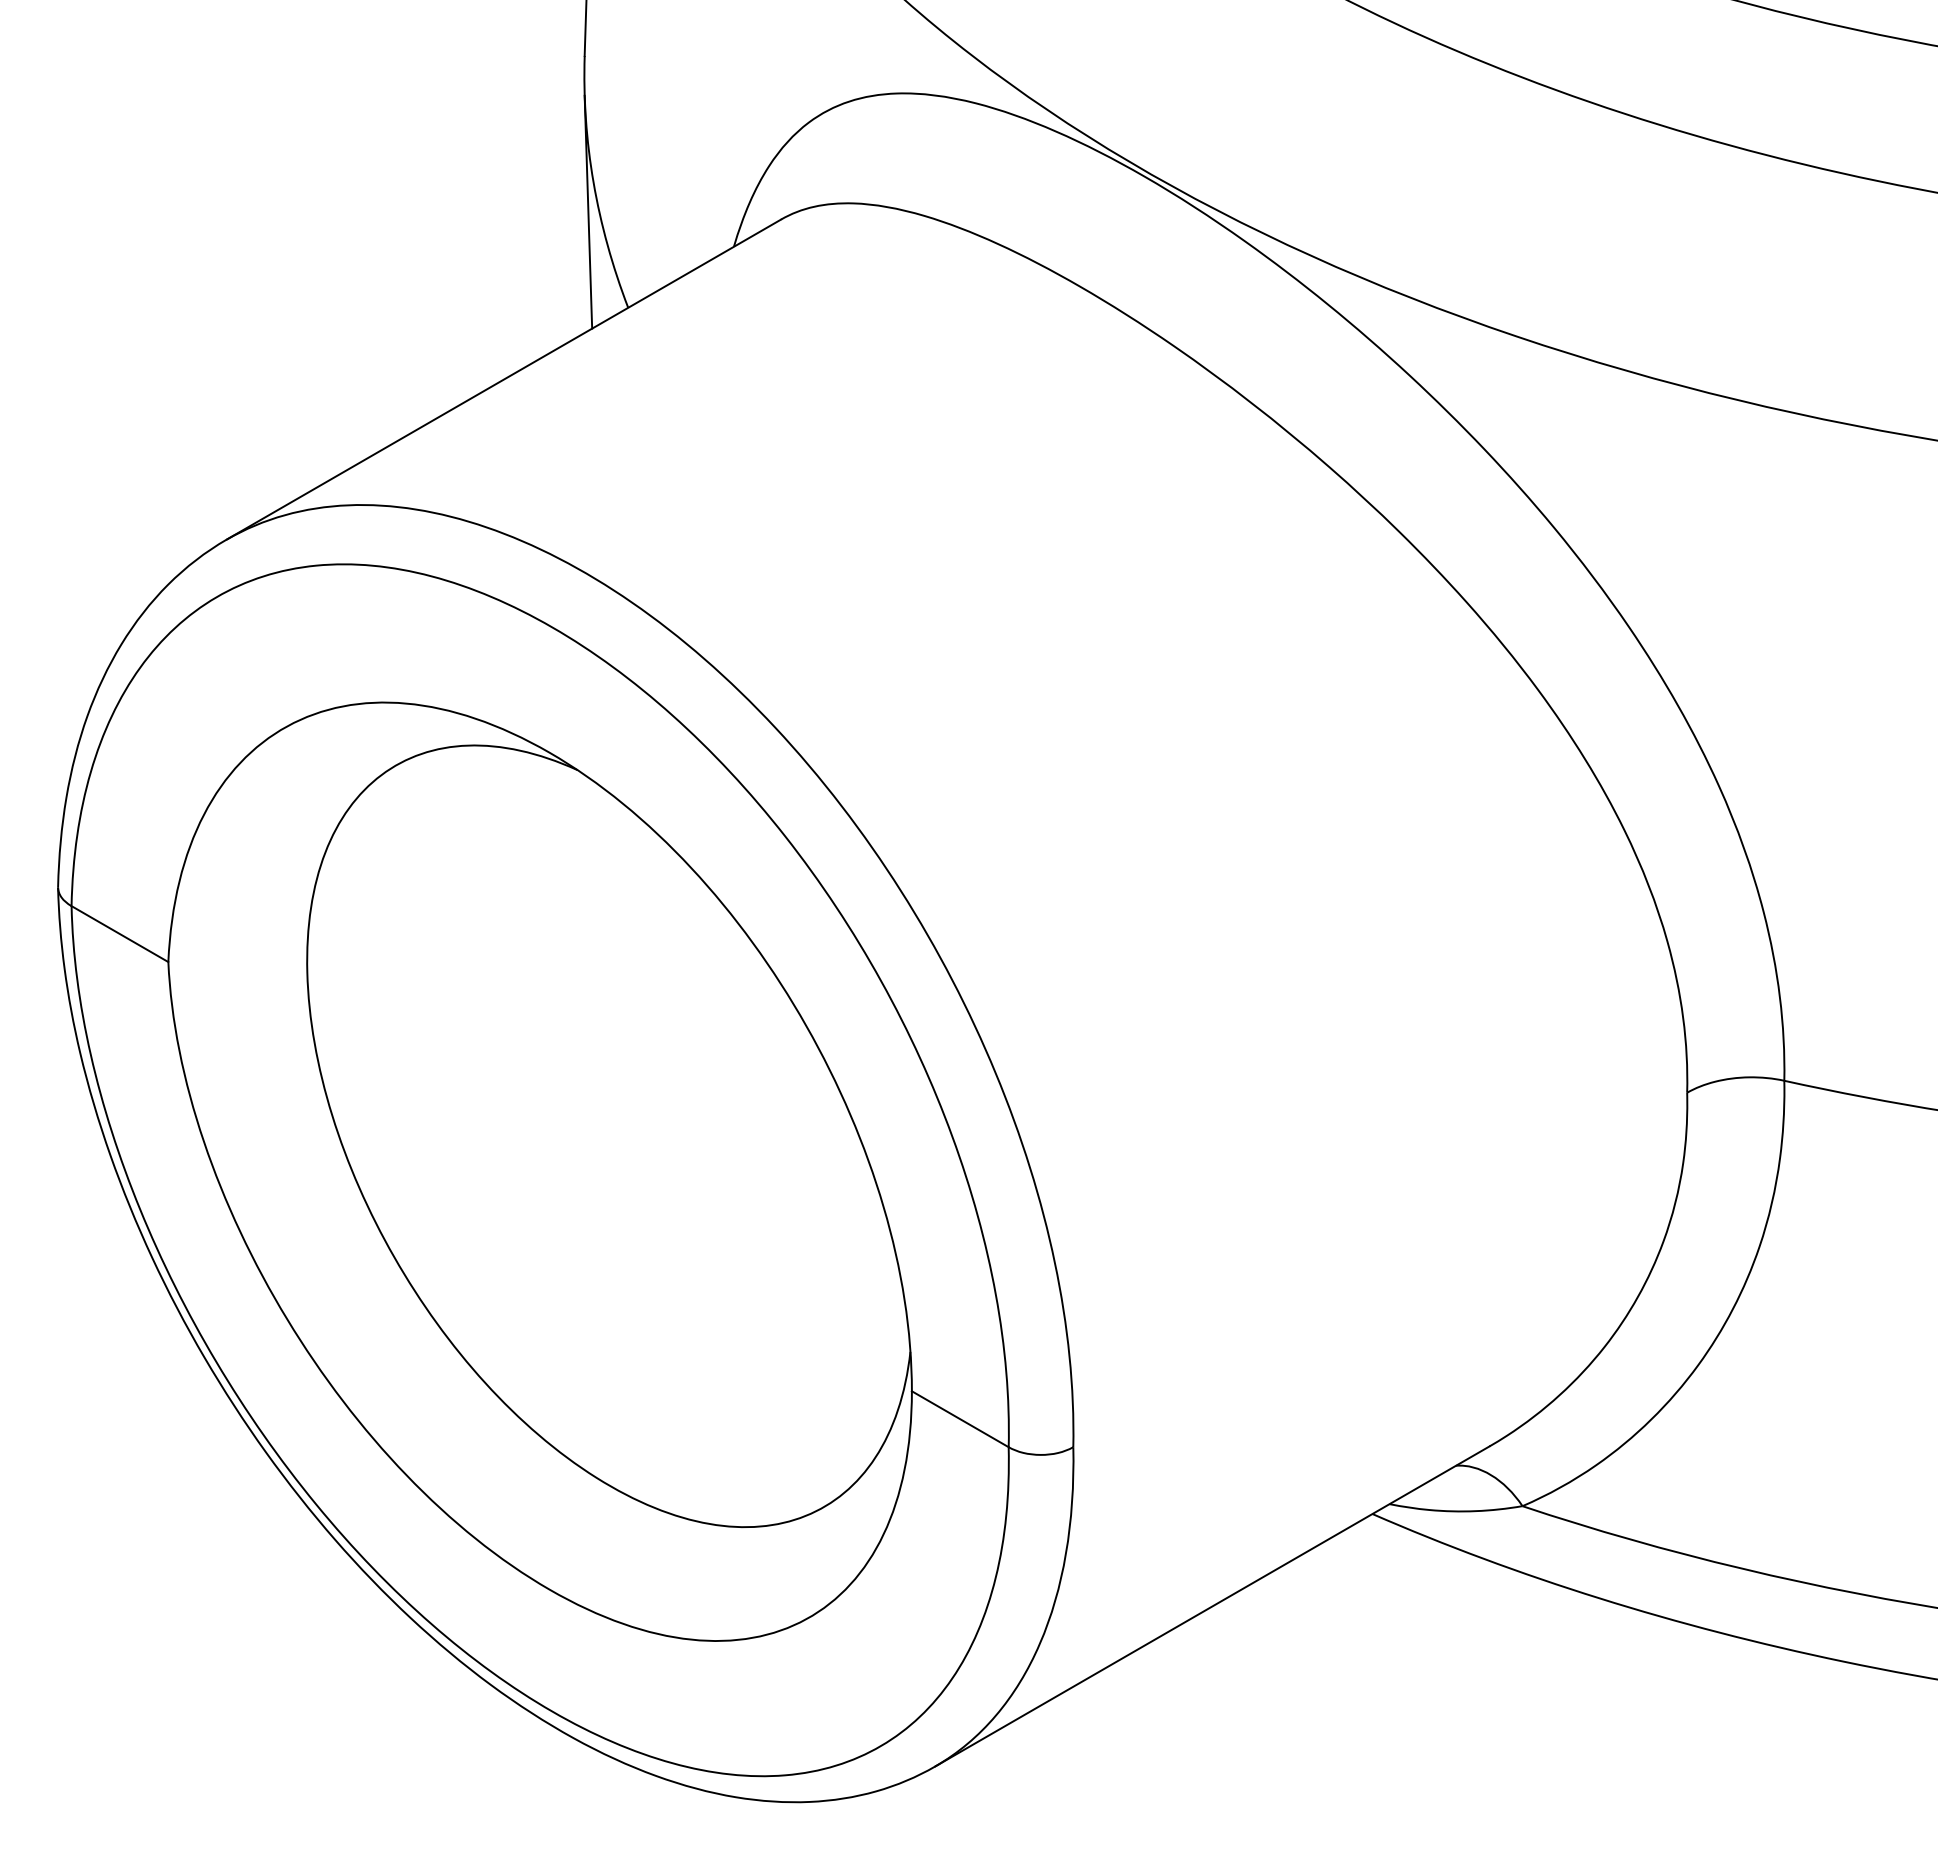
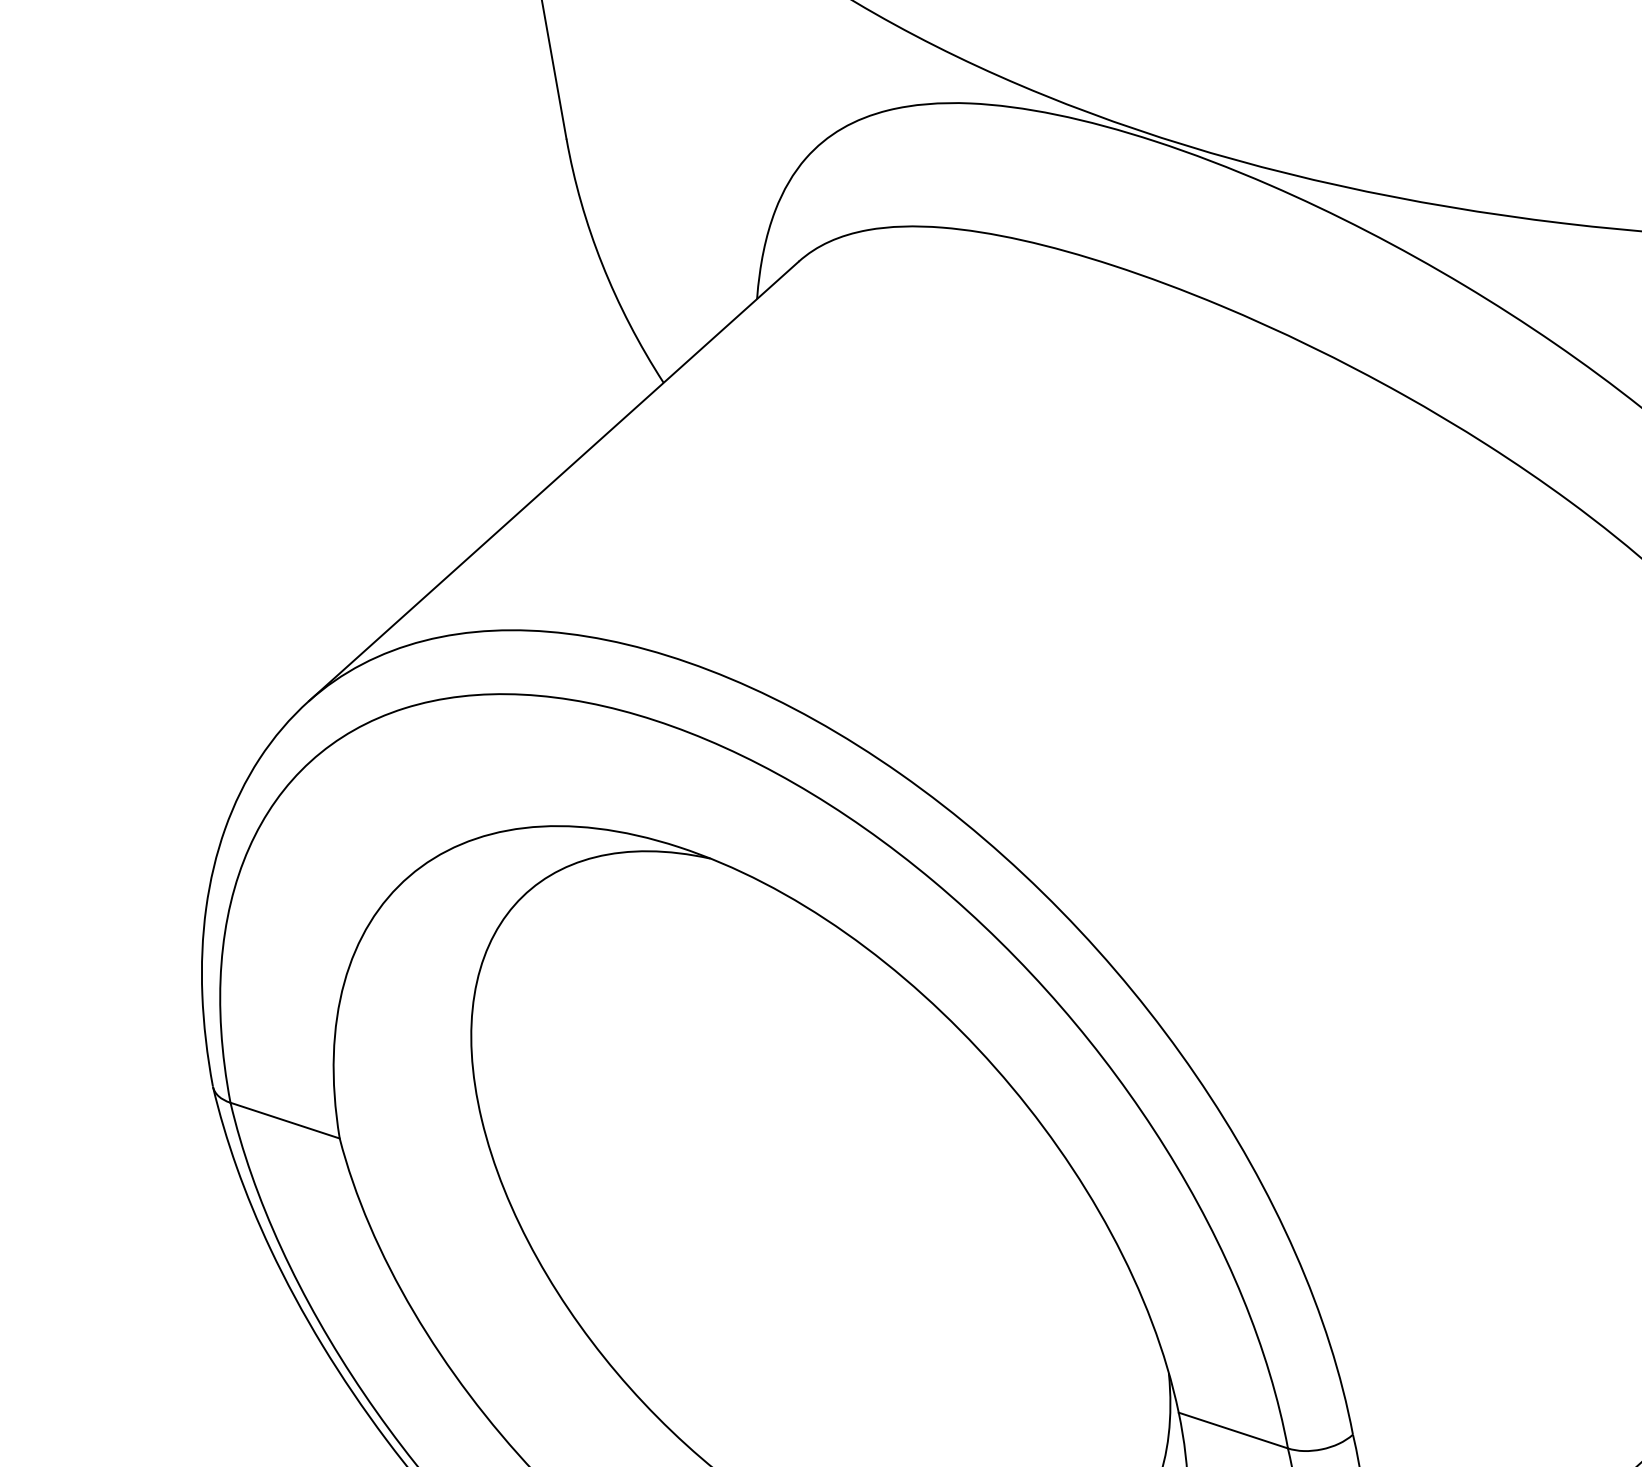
line: (588, 211) -> (603, 294), removed

